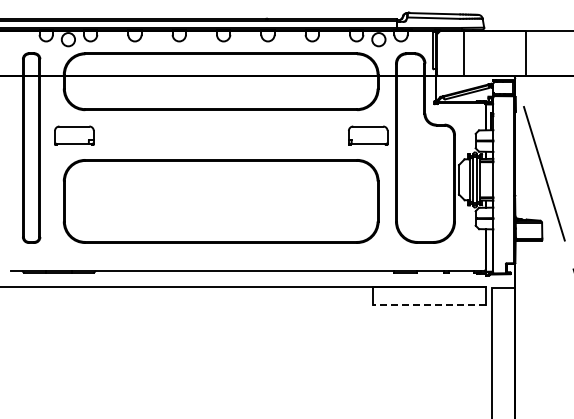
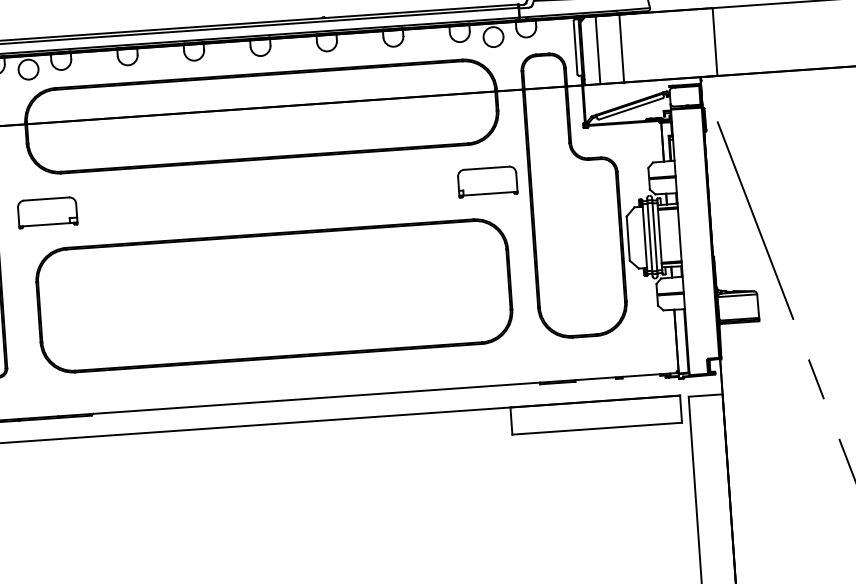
line: (447, 52) -> (597, 49), added
line: (429, 304) -> (597, 428), dashed -> solid

